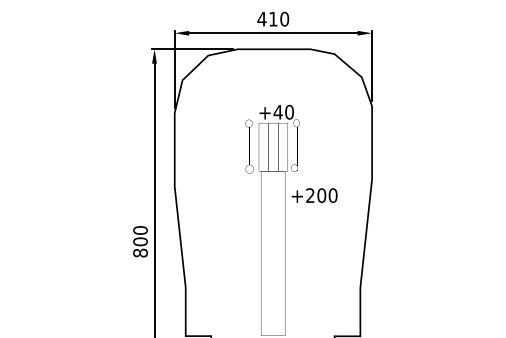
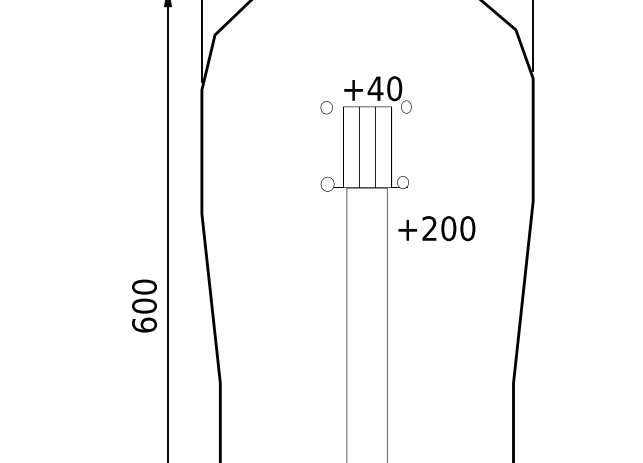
text: (140, 252) -> (144, 324), 800 -> 600

